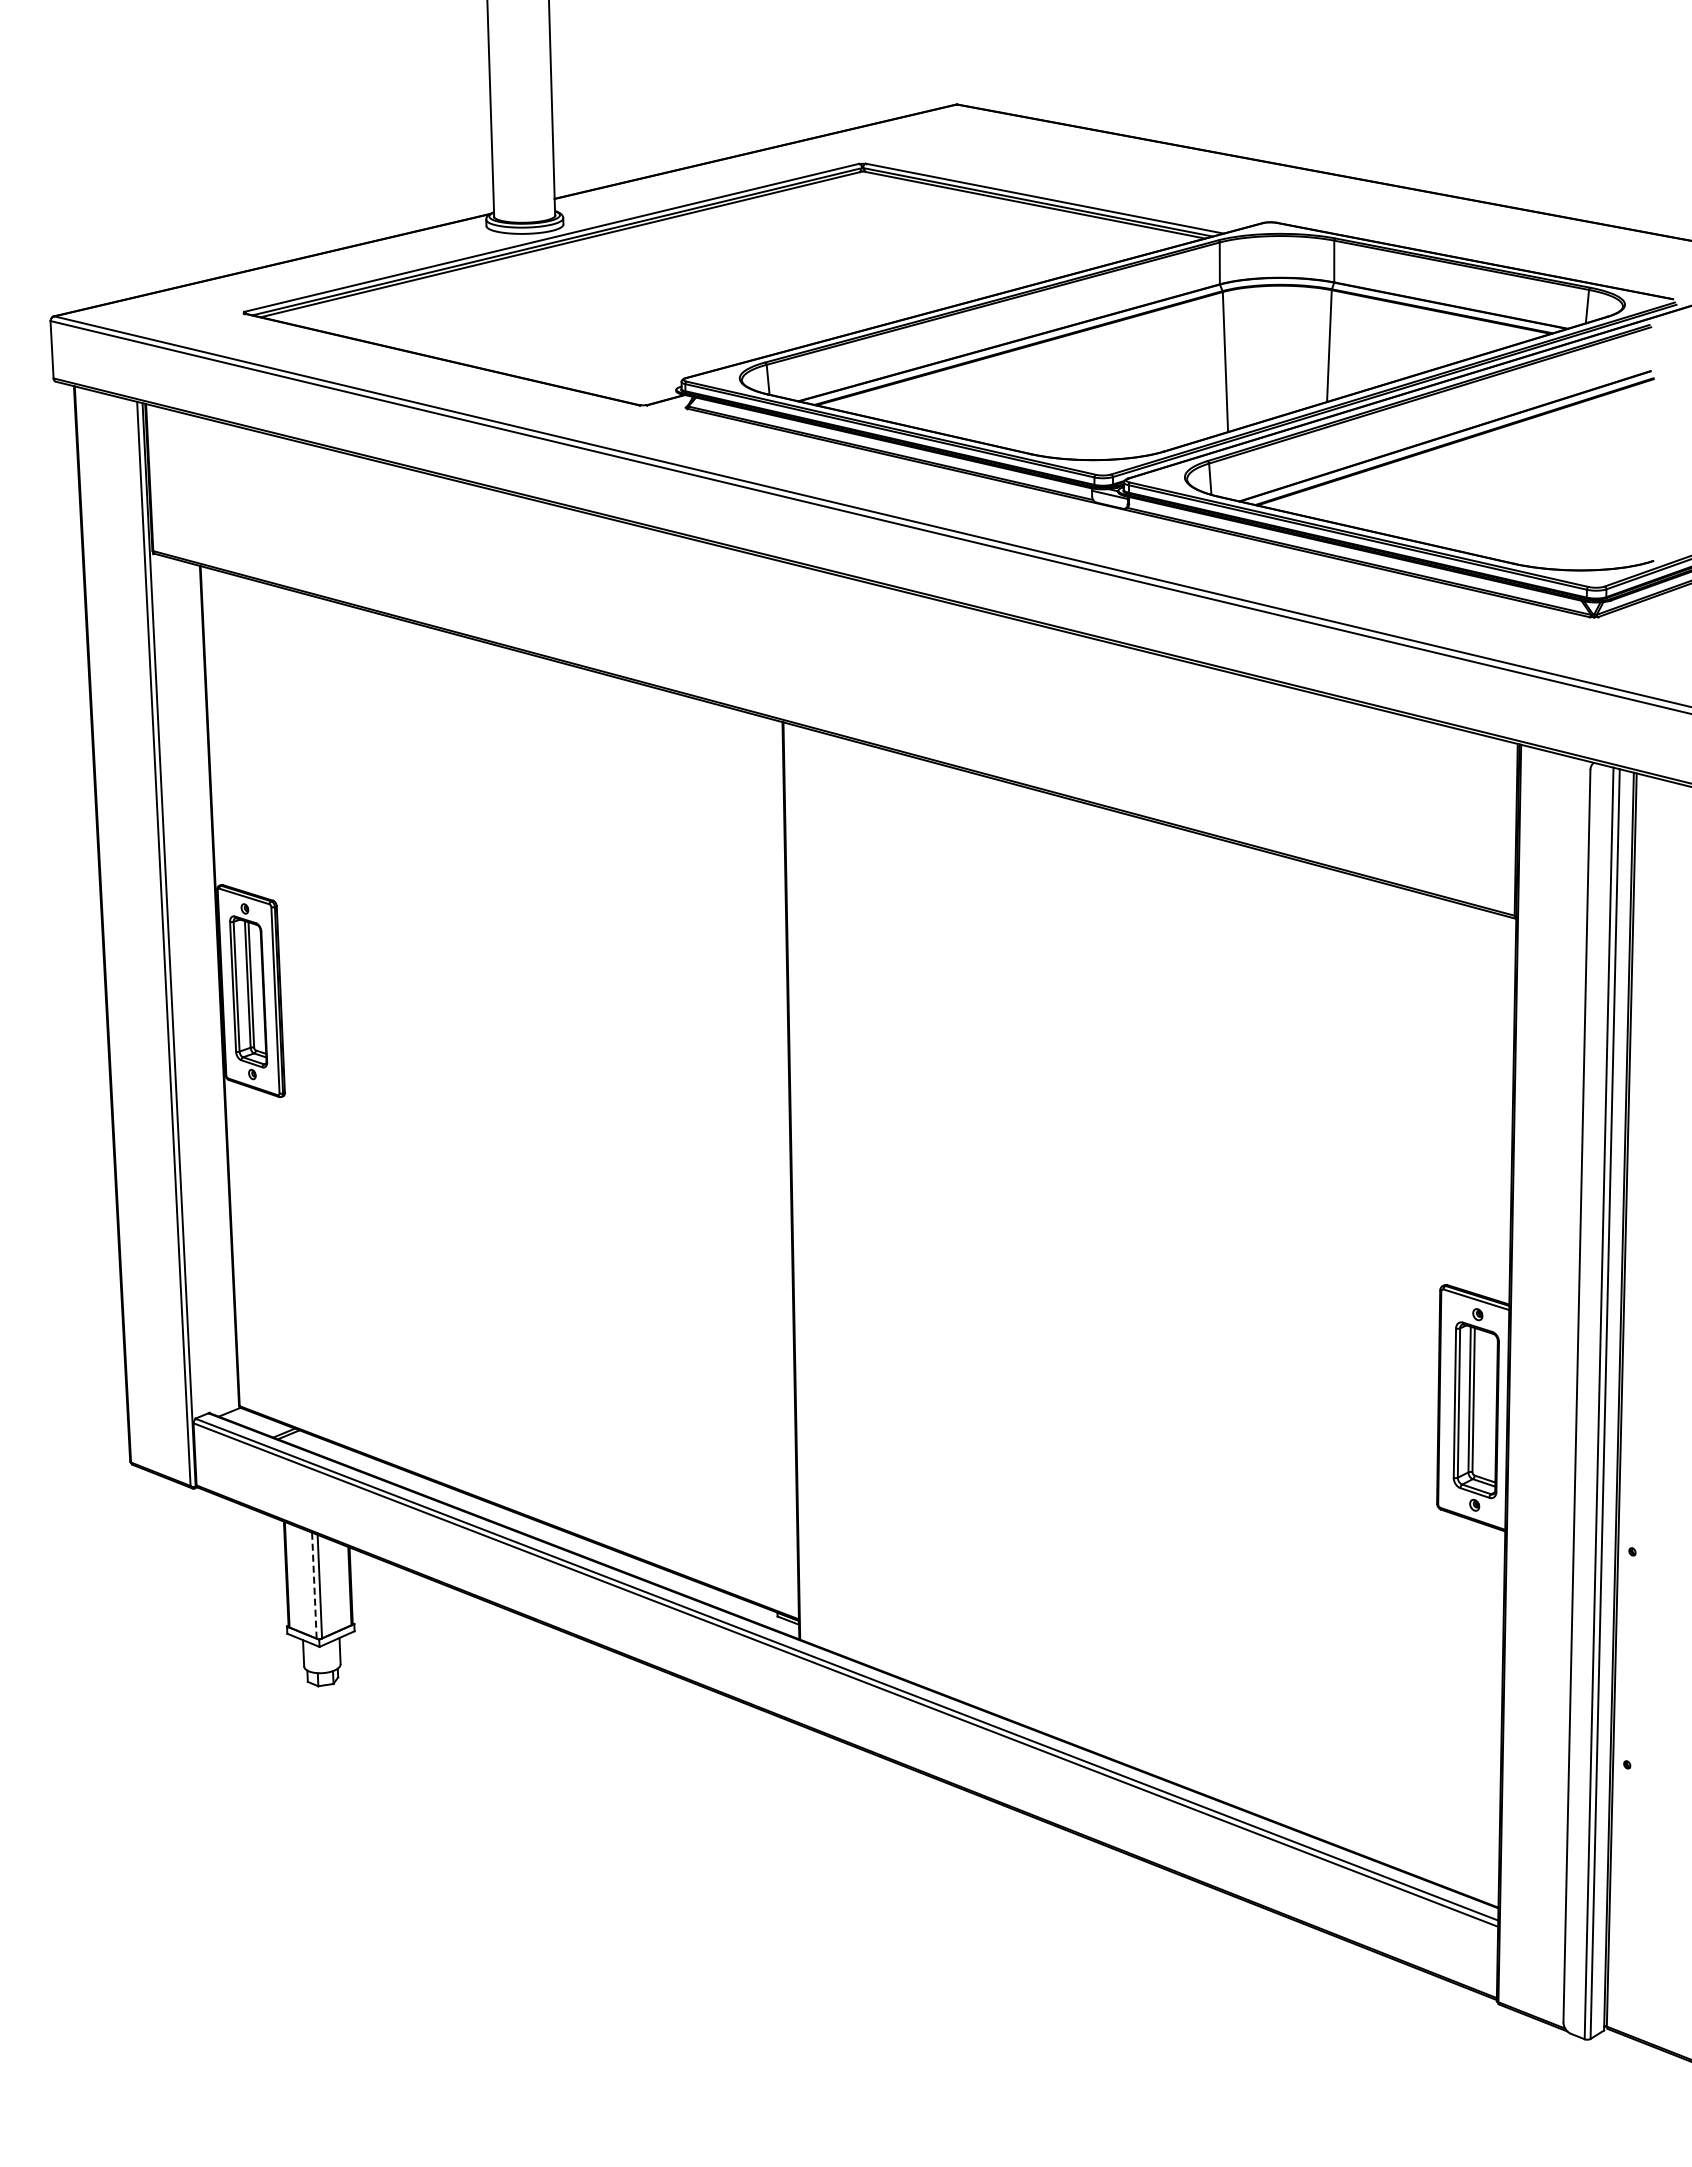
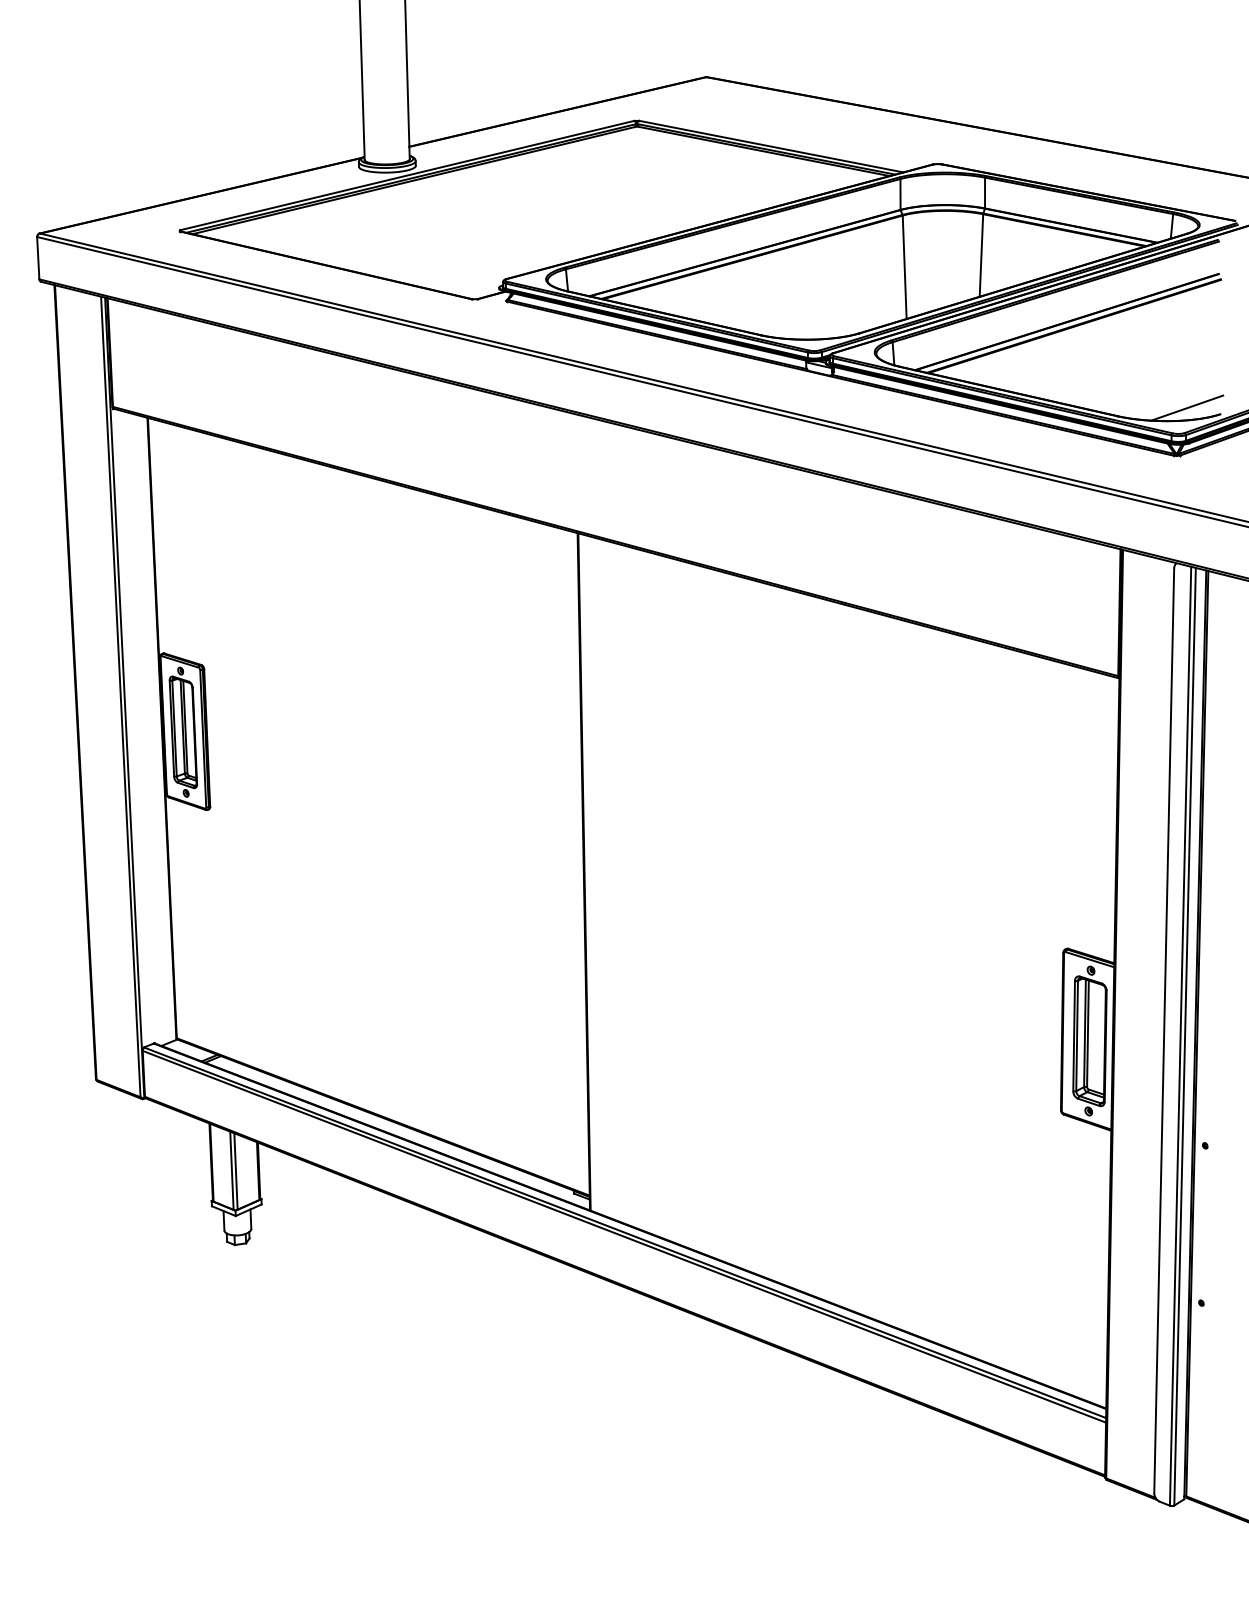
line: (1607, 552) -> (1186, 407), added
line: (314, 1585) -> (232, 1170), dashed -> solid

